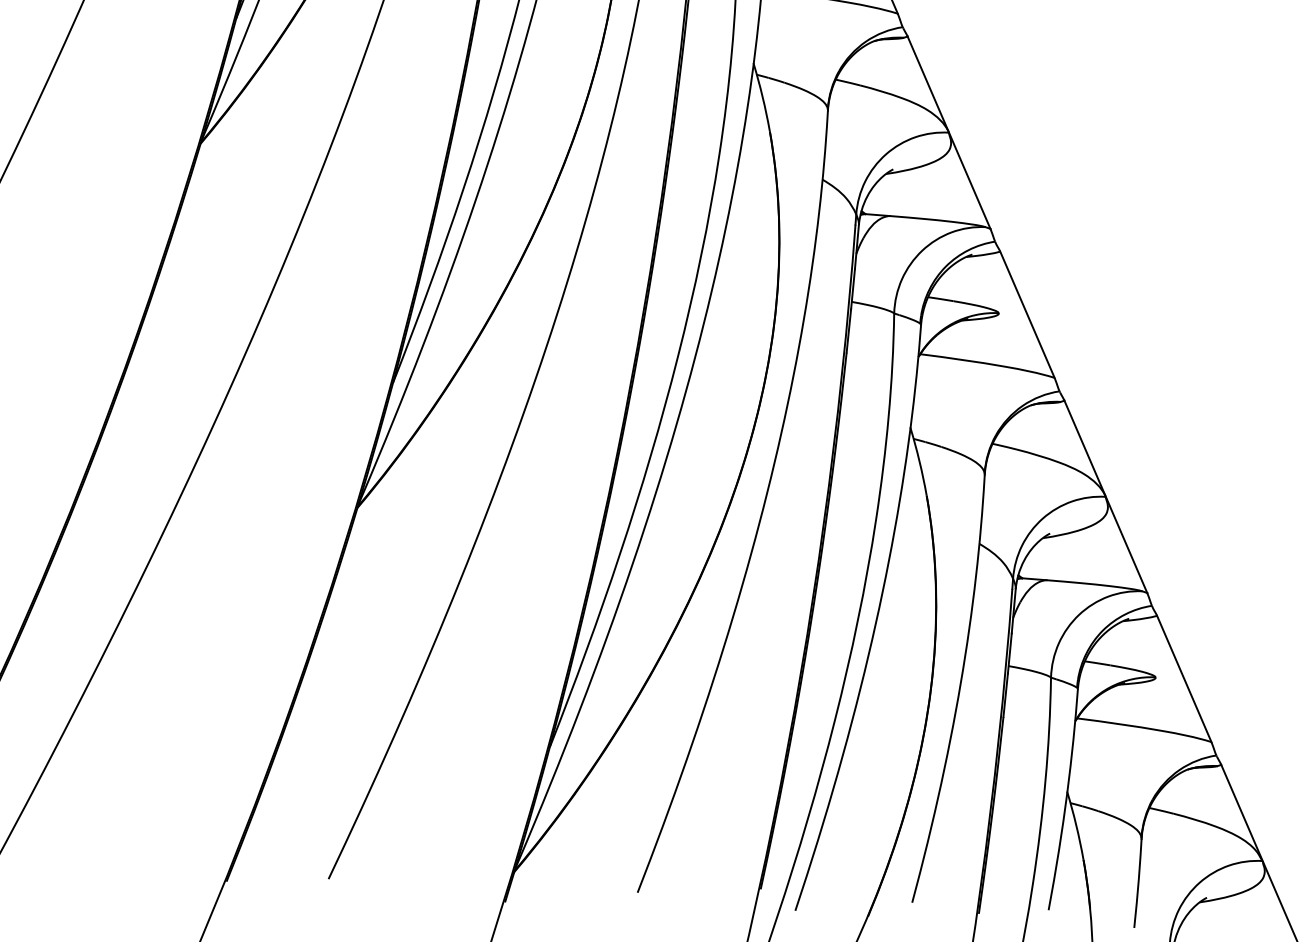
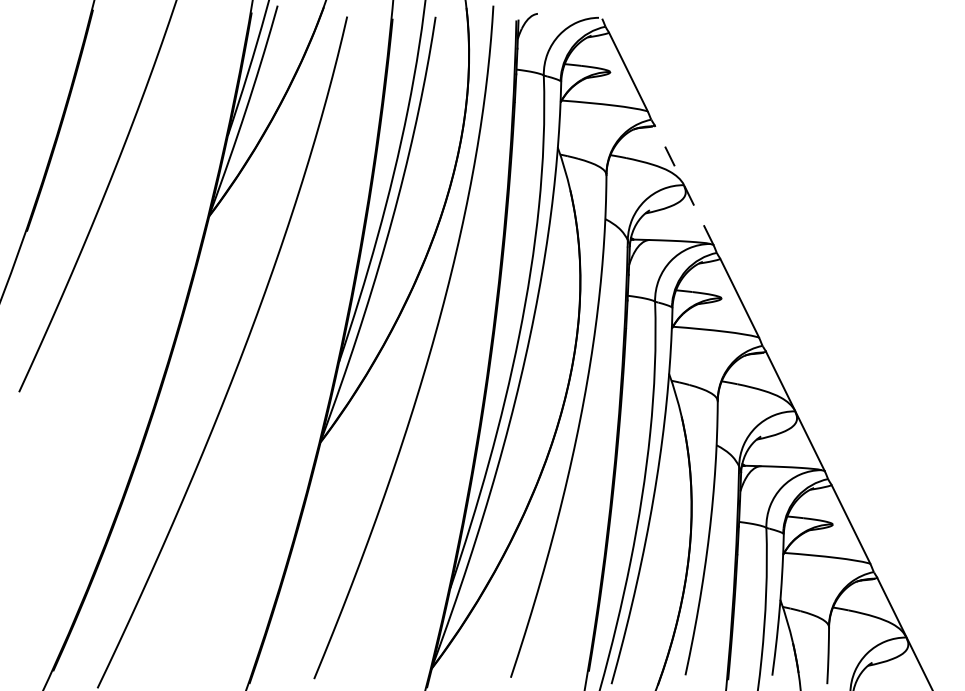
line: (949, 133) -> (684, 185), solid -> dashed

